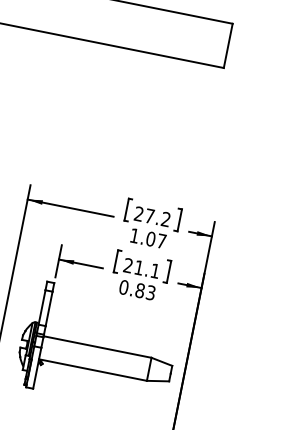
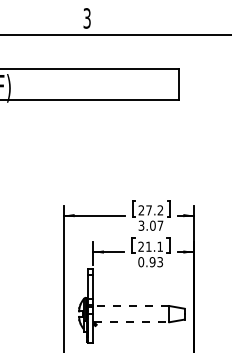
text: (134, 235) -> (141, 225), 1.07 -> 3.07
text: (139, 291) -> (152, 262), 0.83 -> 0.93
line: (97, 347) -> (131, 306), solid -> dashed
line: (93, 370) -> (131, 322), solid -> dashed

